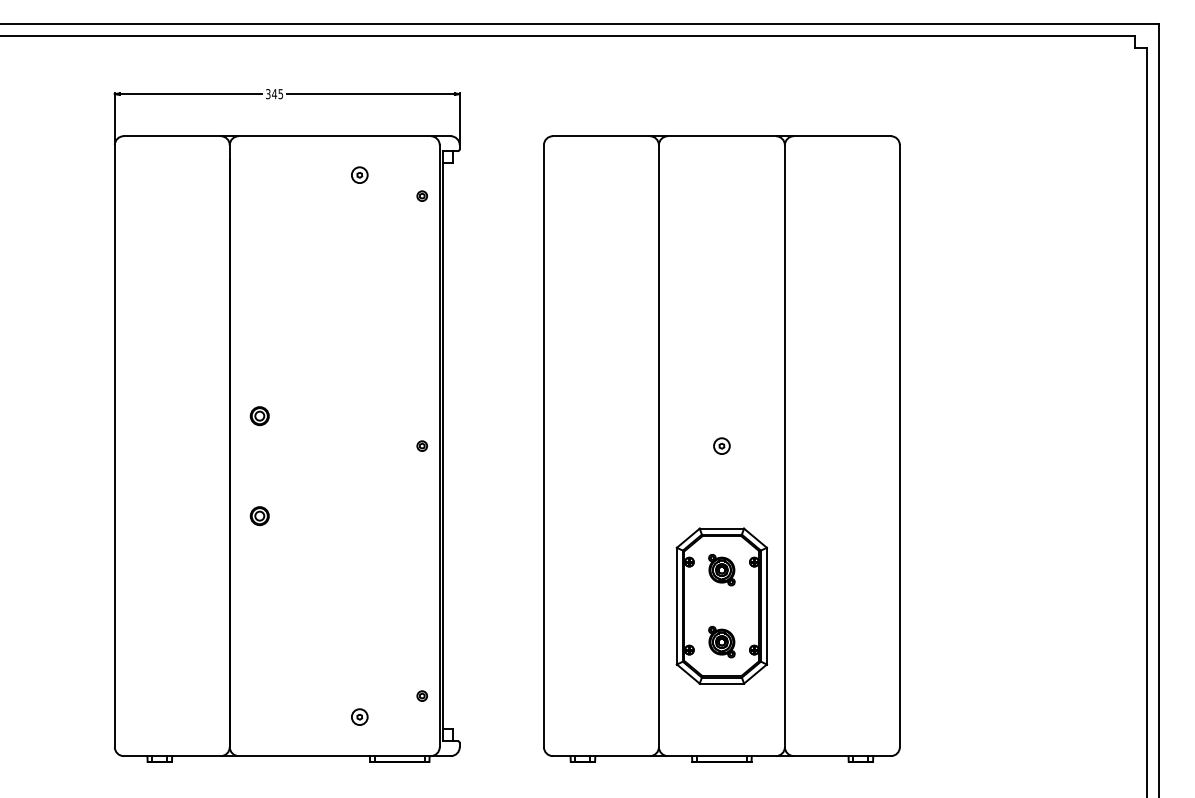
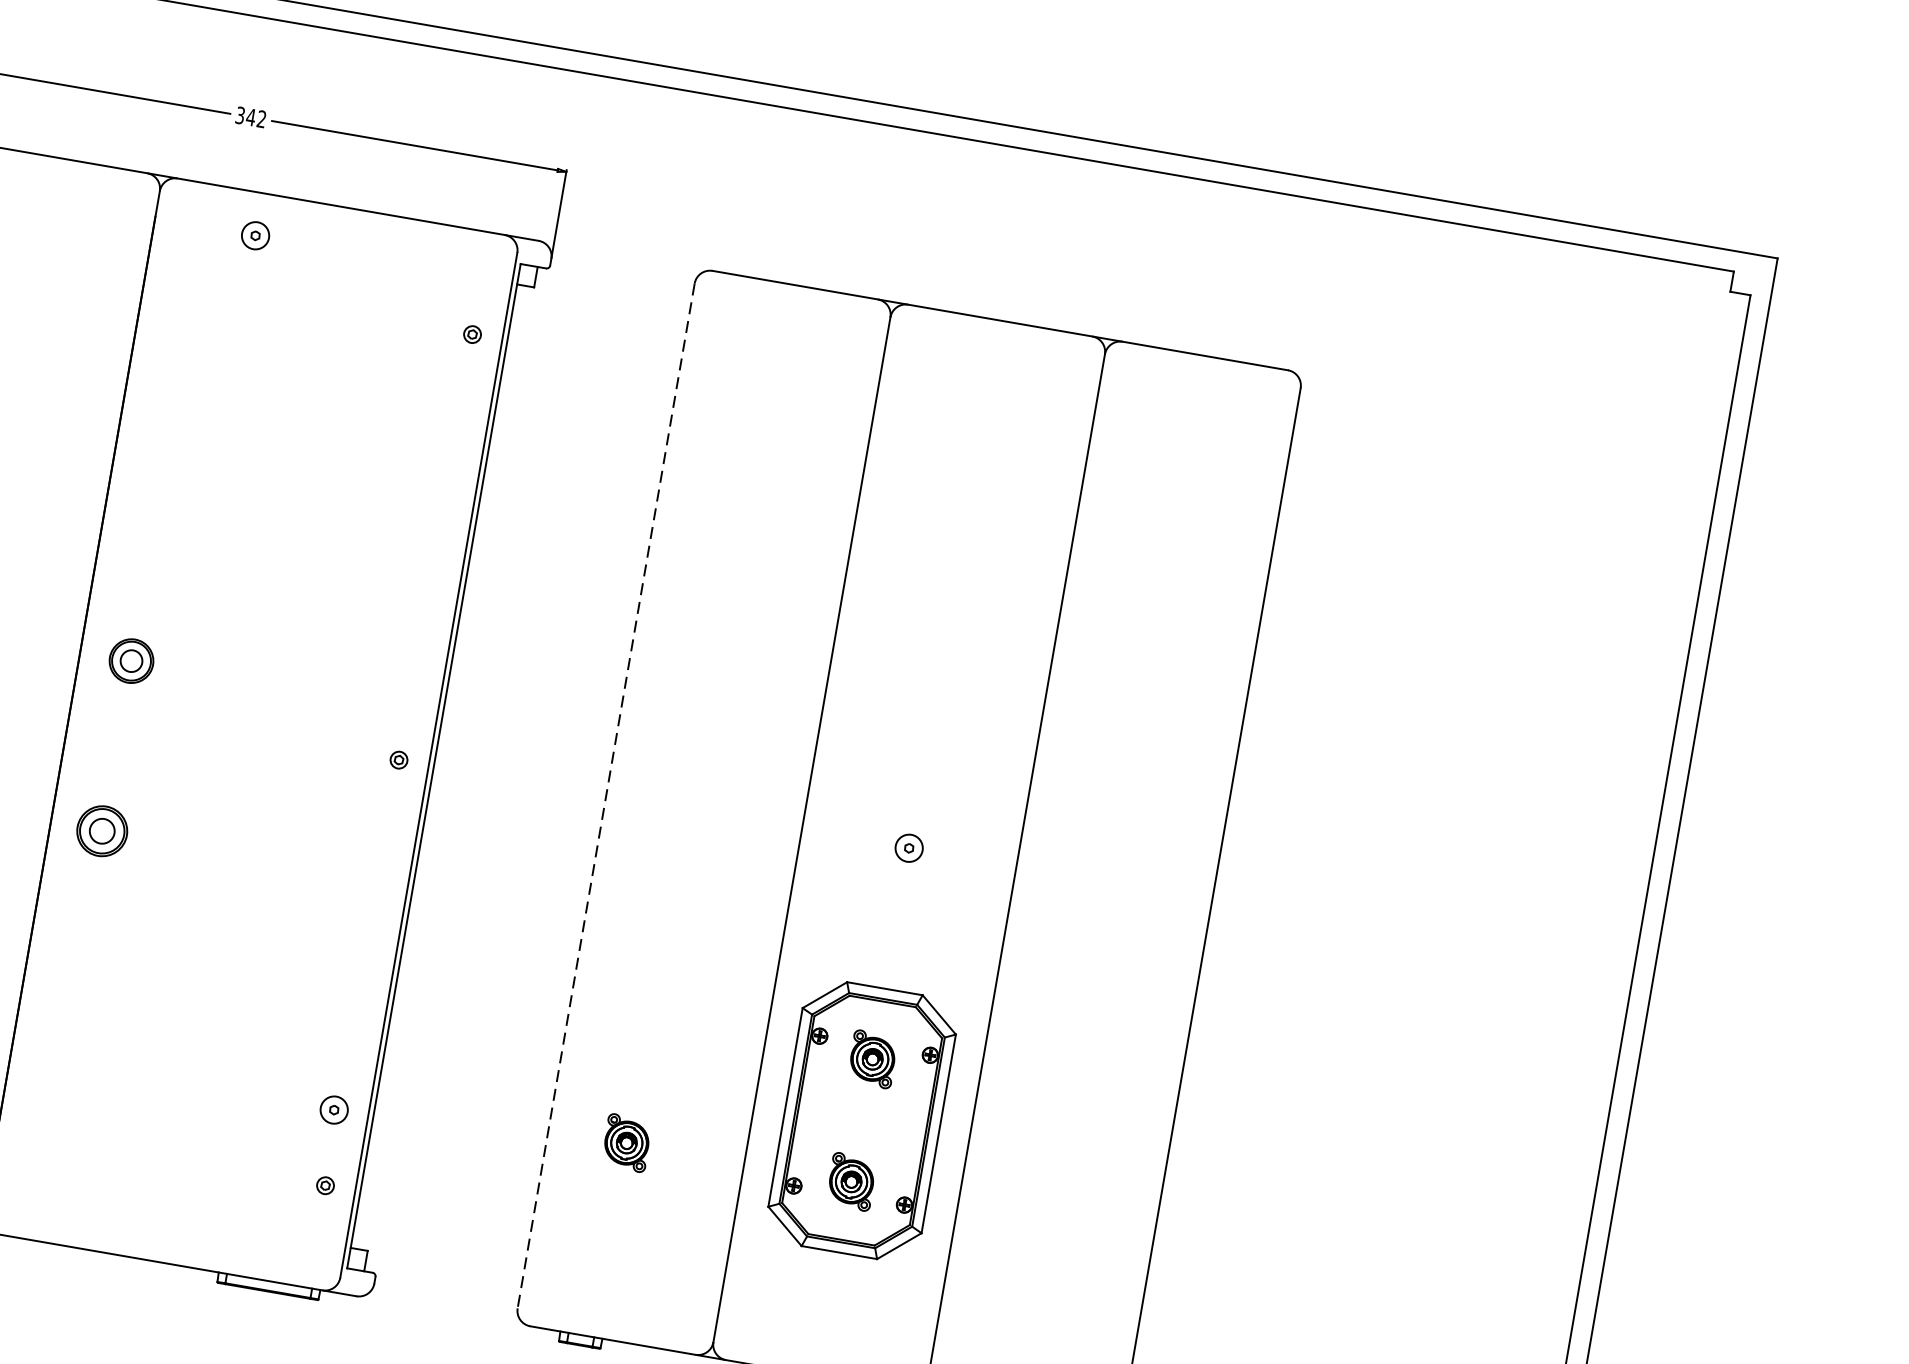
text: (280, 94) -> (261, 119), 345 -> 342
part: (359, 174) -> (255, 234), moved
part: (259, 416) -> (130, 661), size x1.4
line: (543, 446) -> (605, 796), solid -> dashed
part: (259, 516) -> (101, 832), size x1.6
part: (589, 642) -> (626, 1143), added
part: (359, 716) -> (333, 1108), moved

